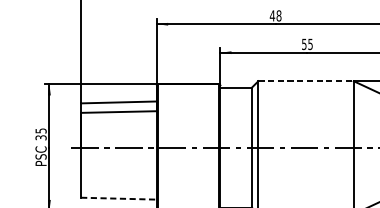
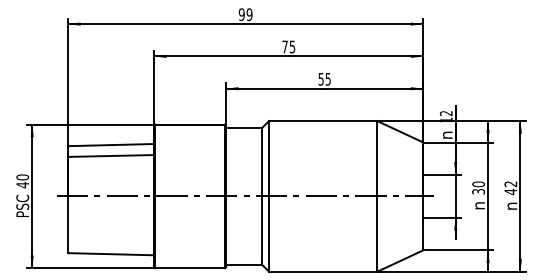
text: (275, 15) -> (288, 46), 48 -> 75
line: (306, 81) -> (323, 121), dashed -> solid
text: (40, 134) -> (22, 181), 35 -> 40
line: (119, 198) -> (111, 254), dashed -> solid

